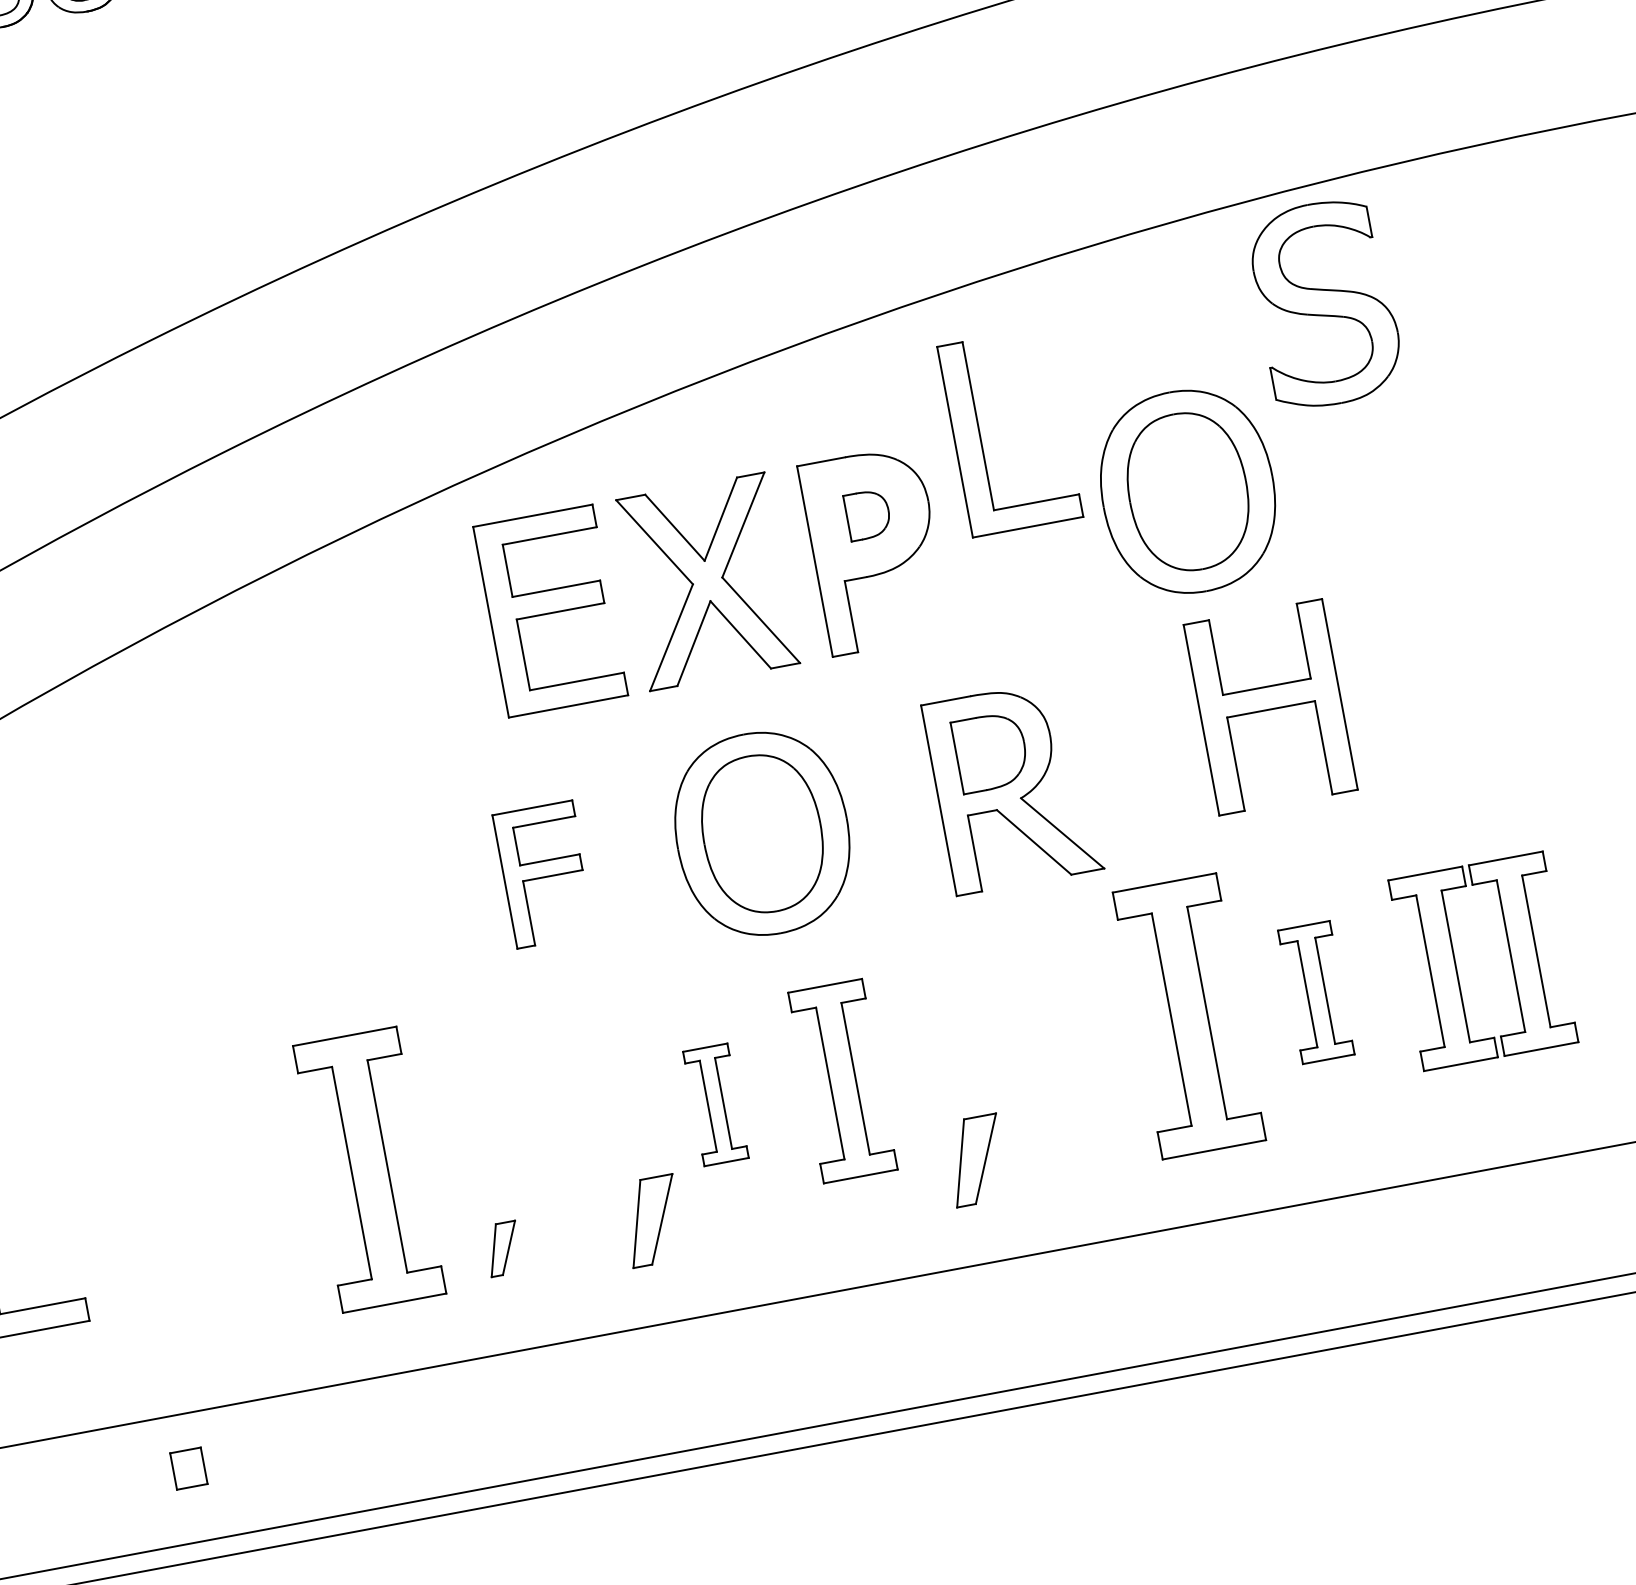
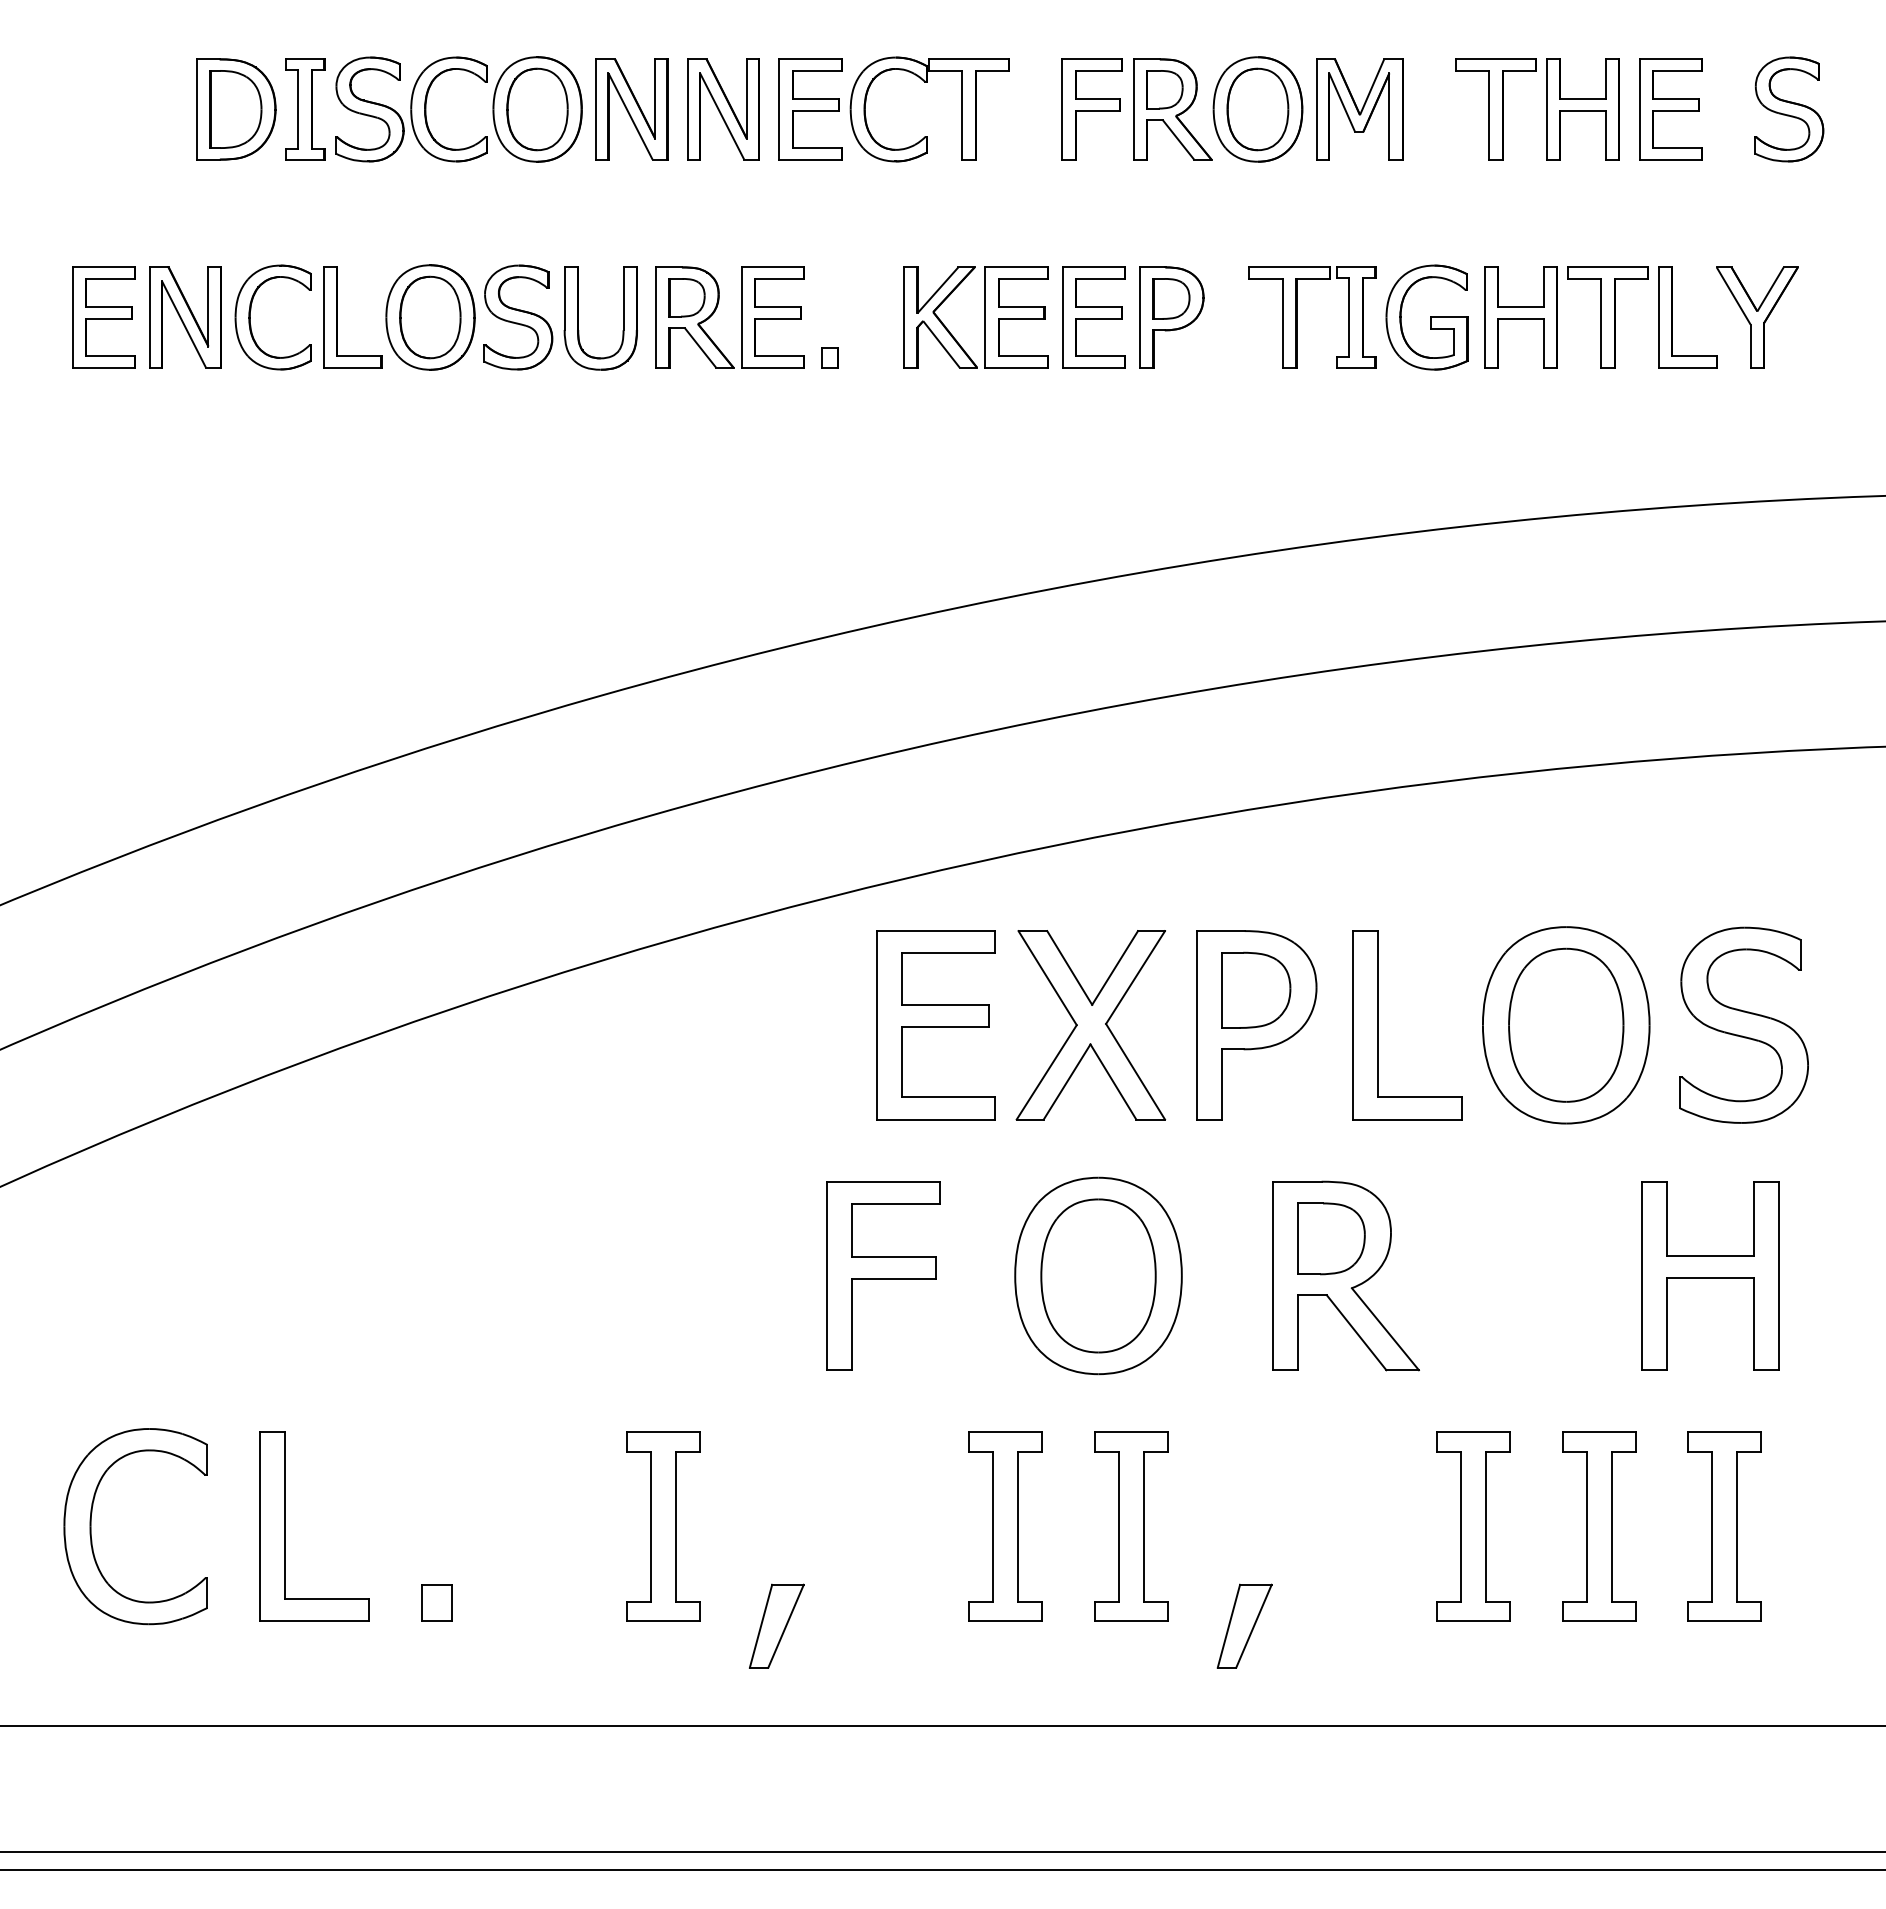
part: (1324, 303) -> (1743, 1024), moved
part: (981, 437) -> (1378, 1025), moved
part: (867, 514) -> (1256, 989), size x1.67
part: (1270, 706) -> (1710, 1275), moved
part: (544, 874) -> (883, 1275), size x1.43
part: (1523, 953) -> (1804, 1526), removed
part: (1316, 992) -> (1599, 1526), size x1.43
part: (1189, 1016) -> (1473, 1526), size x0.71
part: (715, 1104) -> (1005, 1526), size x1.67
part: (369, 1169) -> (663, 1526), size x0.71
part: (652, 1220) -> (924, 1625), removed
part: (502, 1248) -> (776, 1625), size x1.67
part: (188, 1468) -> (436, 1602), moved

